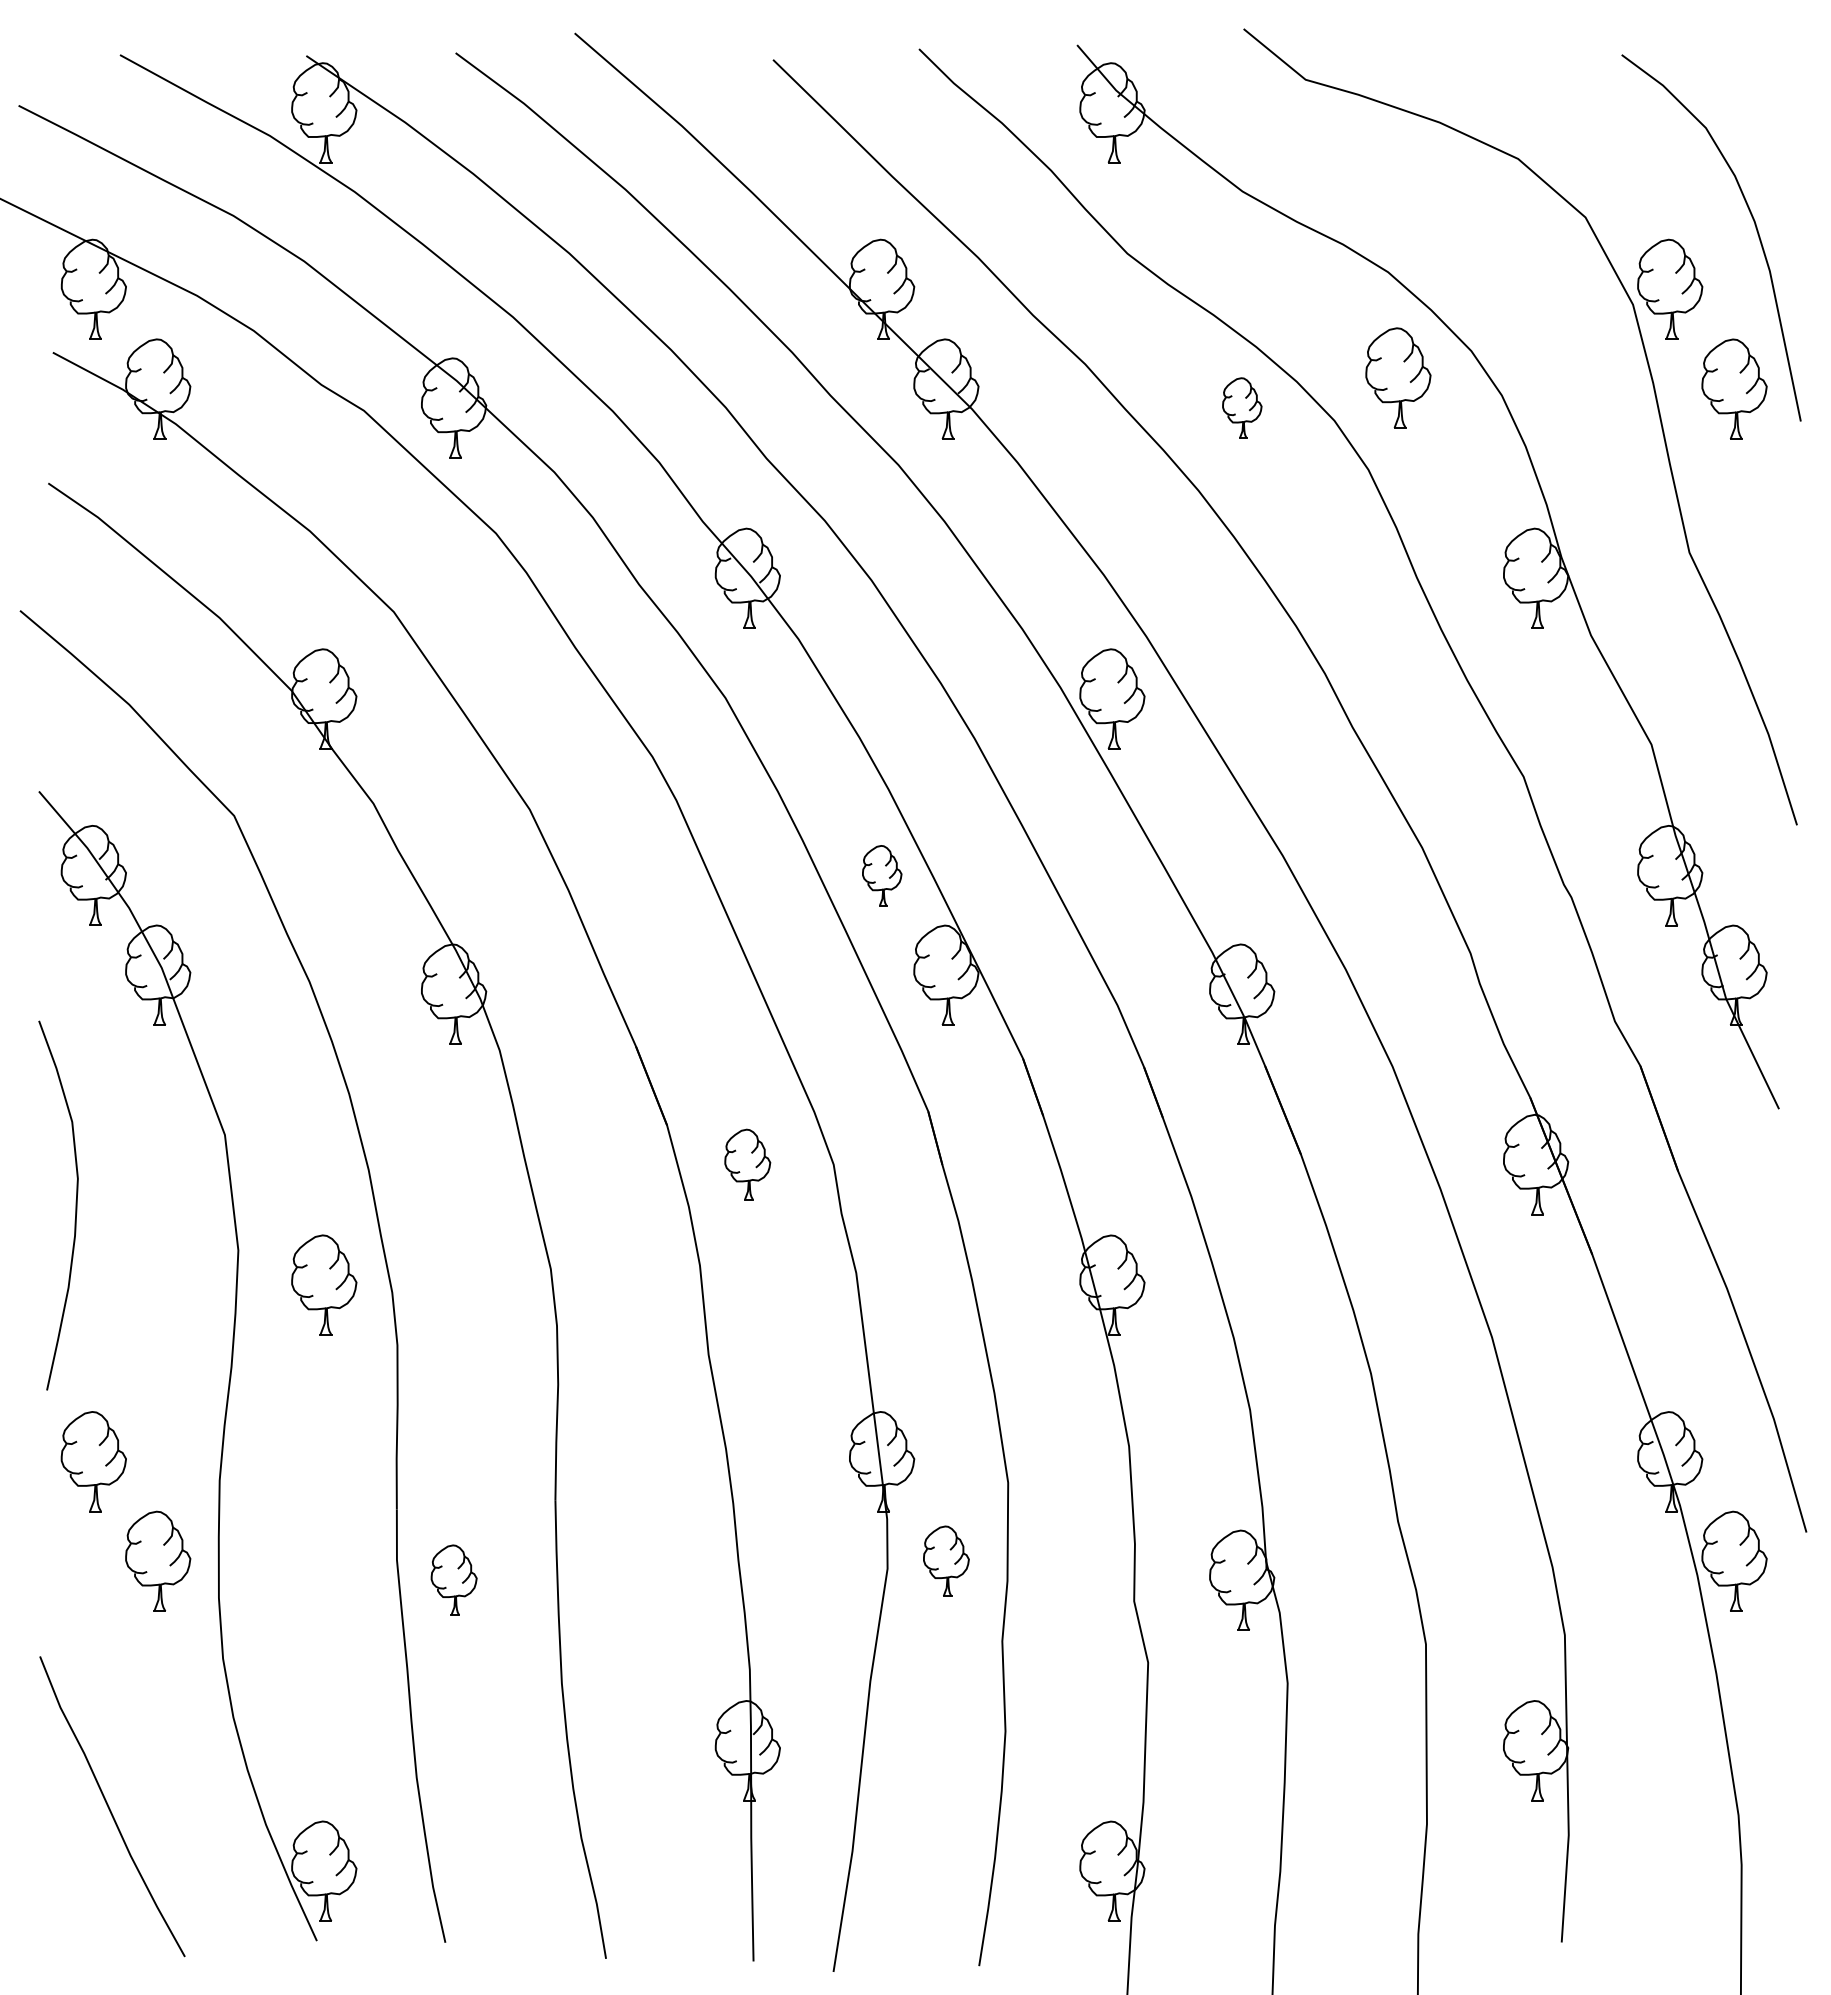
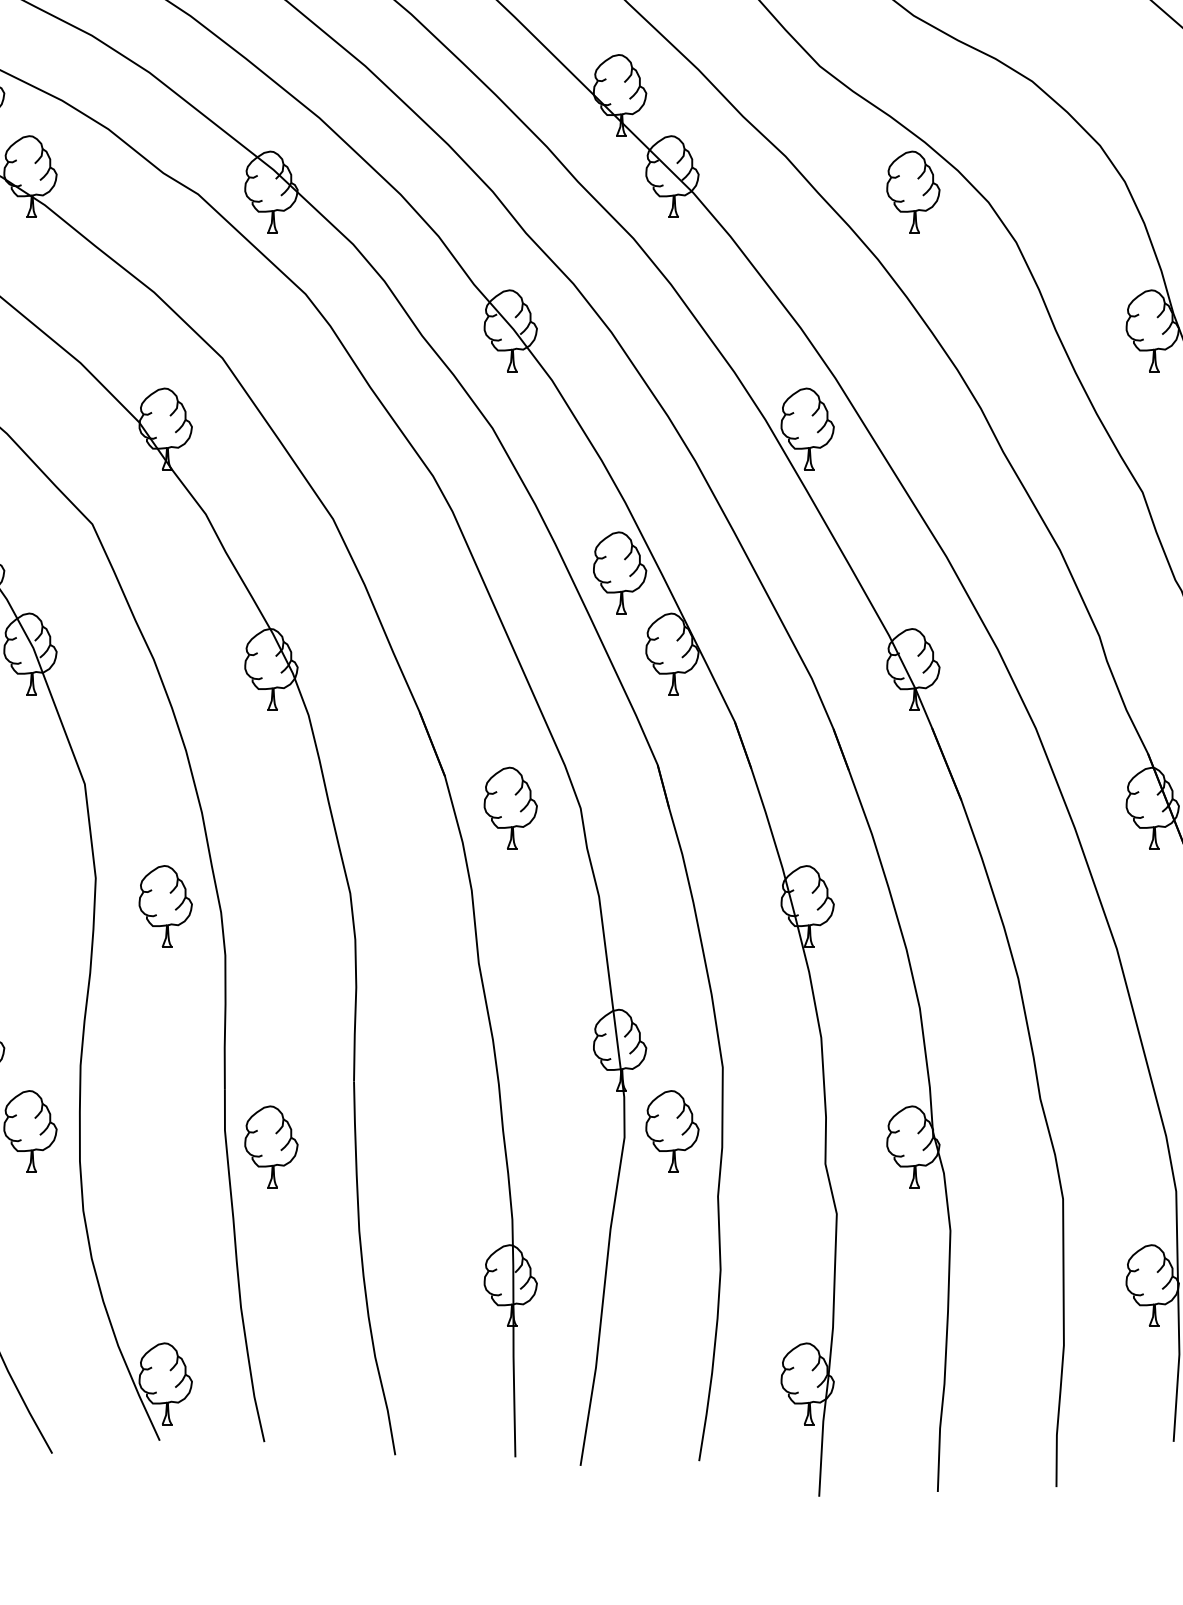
part: (1398, 377) -> (1040, 167), removed
part: (1242, 407) -> (913, 191), size x1.67
part: (882, 875) -> (620, 572), size x1.67
part: (747, 1164) -> (510, 808), size x1.43
part: (946, 1560) -> (672, 1130), size x1.43
part: (454, 1579) -> (271, 1146), size x1.43

